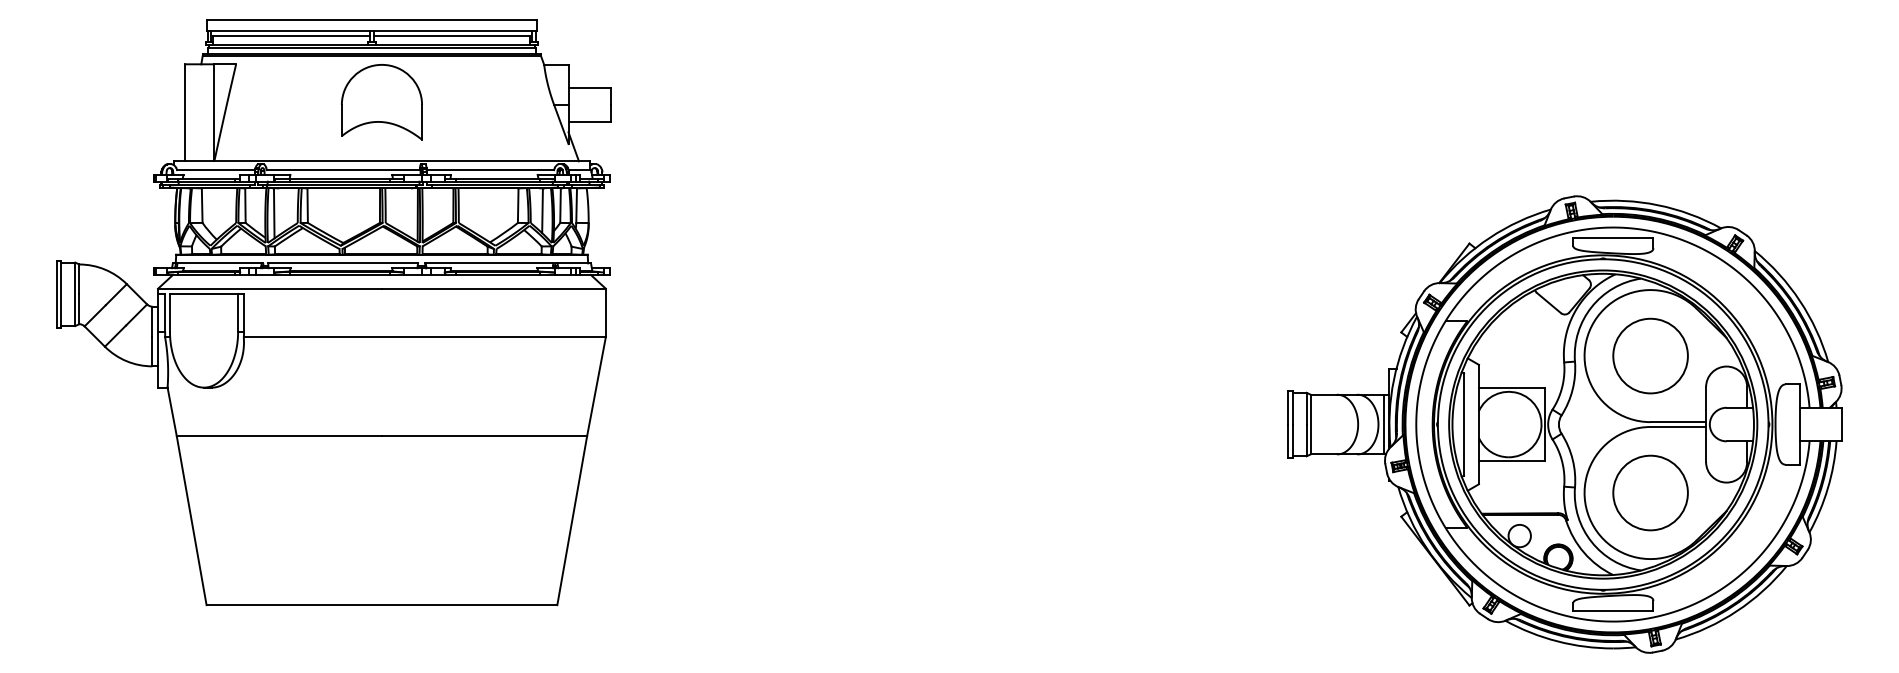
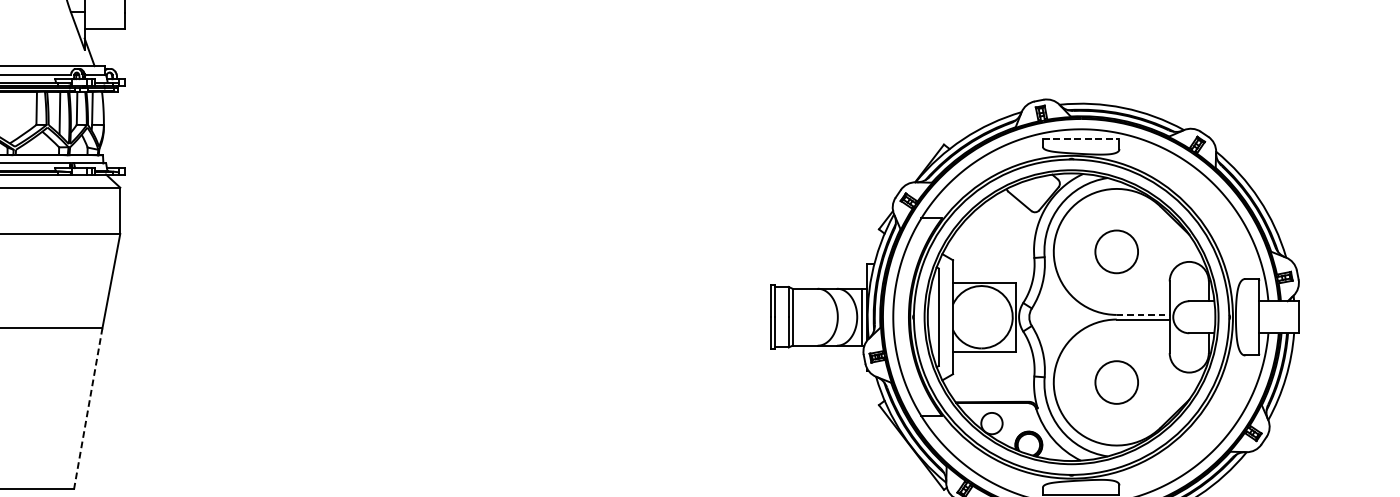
line: (1613, 238) -> (1081, 139), solid -> dashed
circle: (1650, 355) -> (1116, 251), size x0.6
line: (1678, 422) -> (1143, 315), solid -> dashed
circle: (1650, 492) -> (1116, 382), size x0.6
line: (572, 520) -> (88, 408), solid -> dashed

